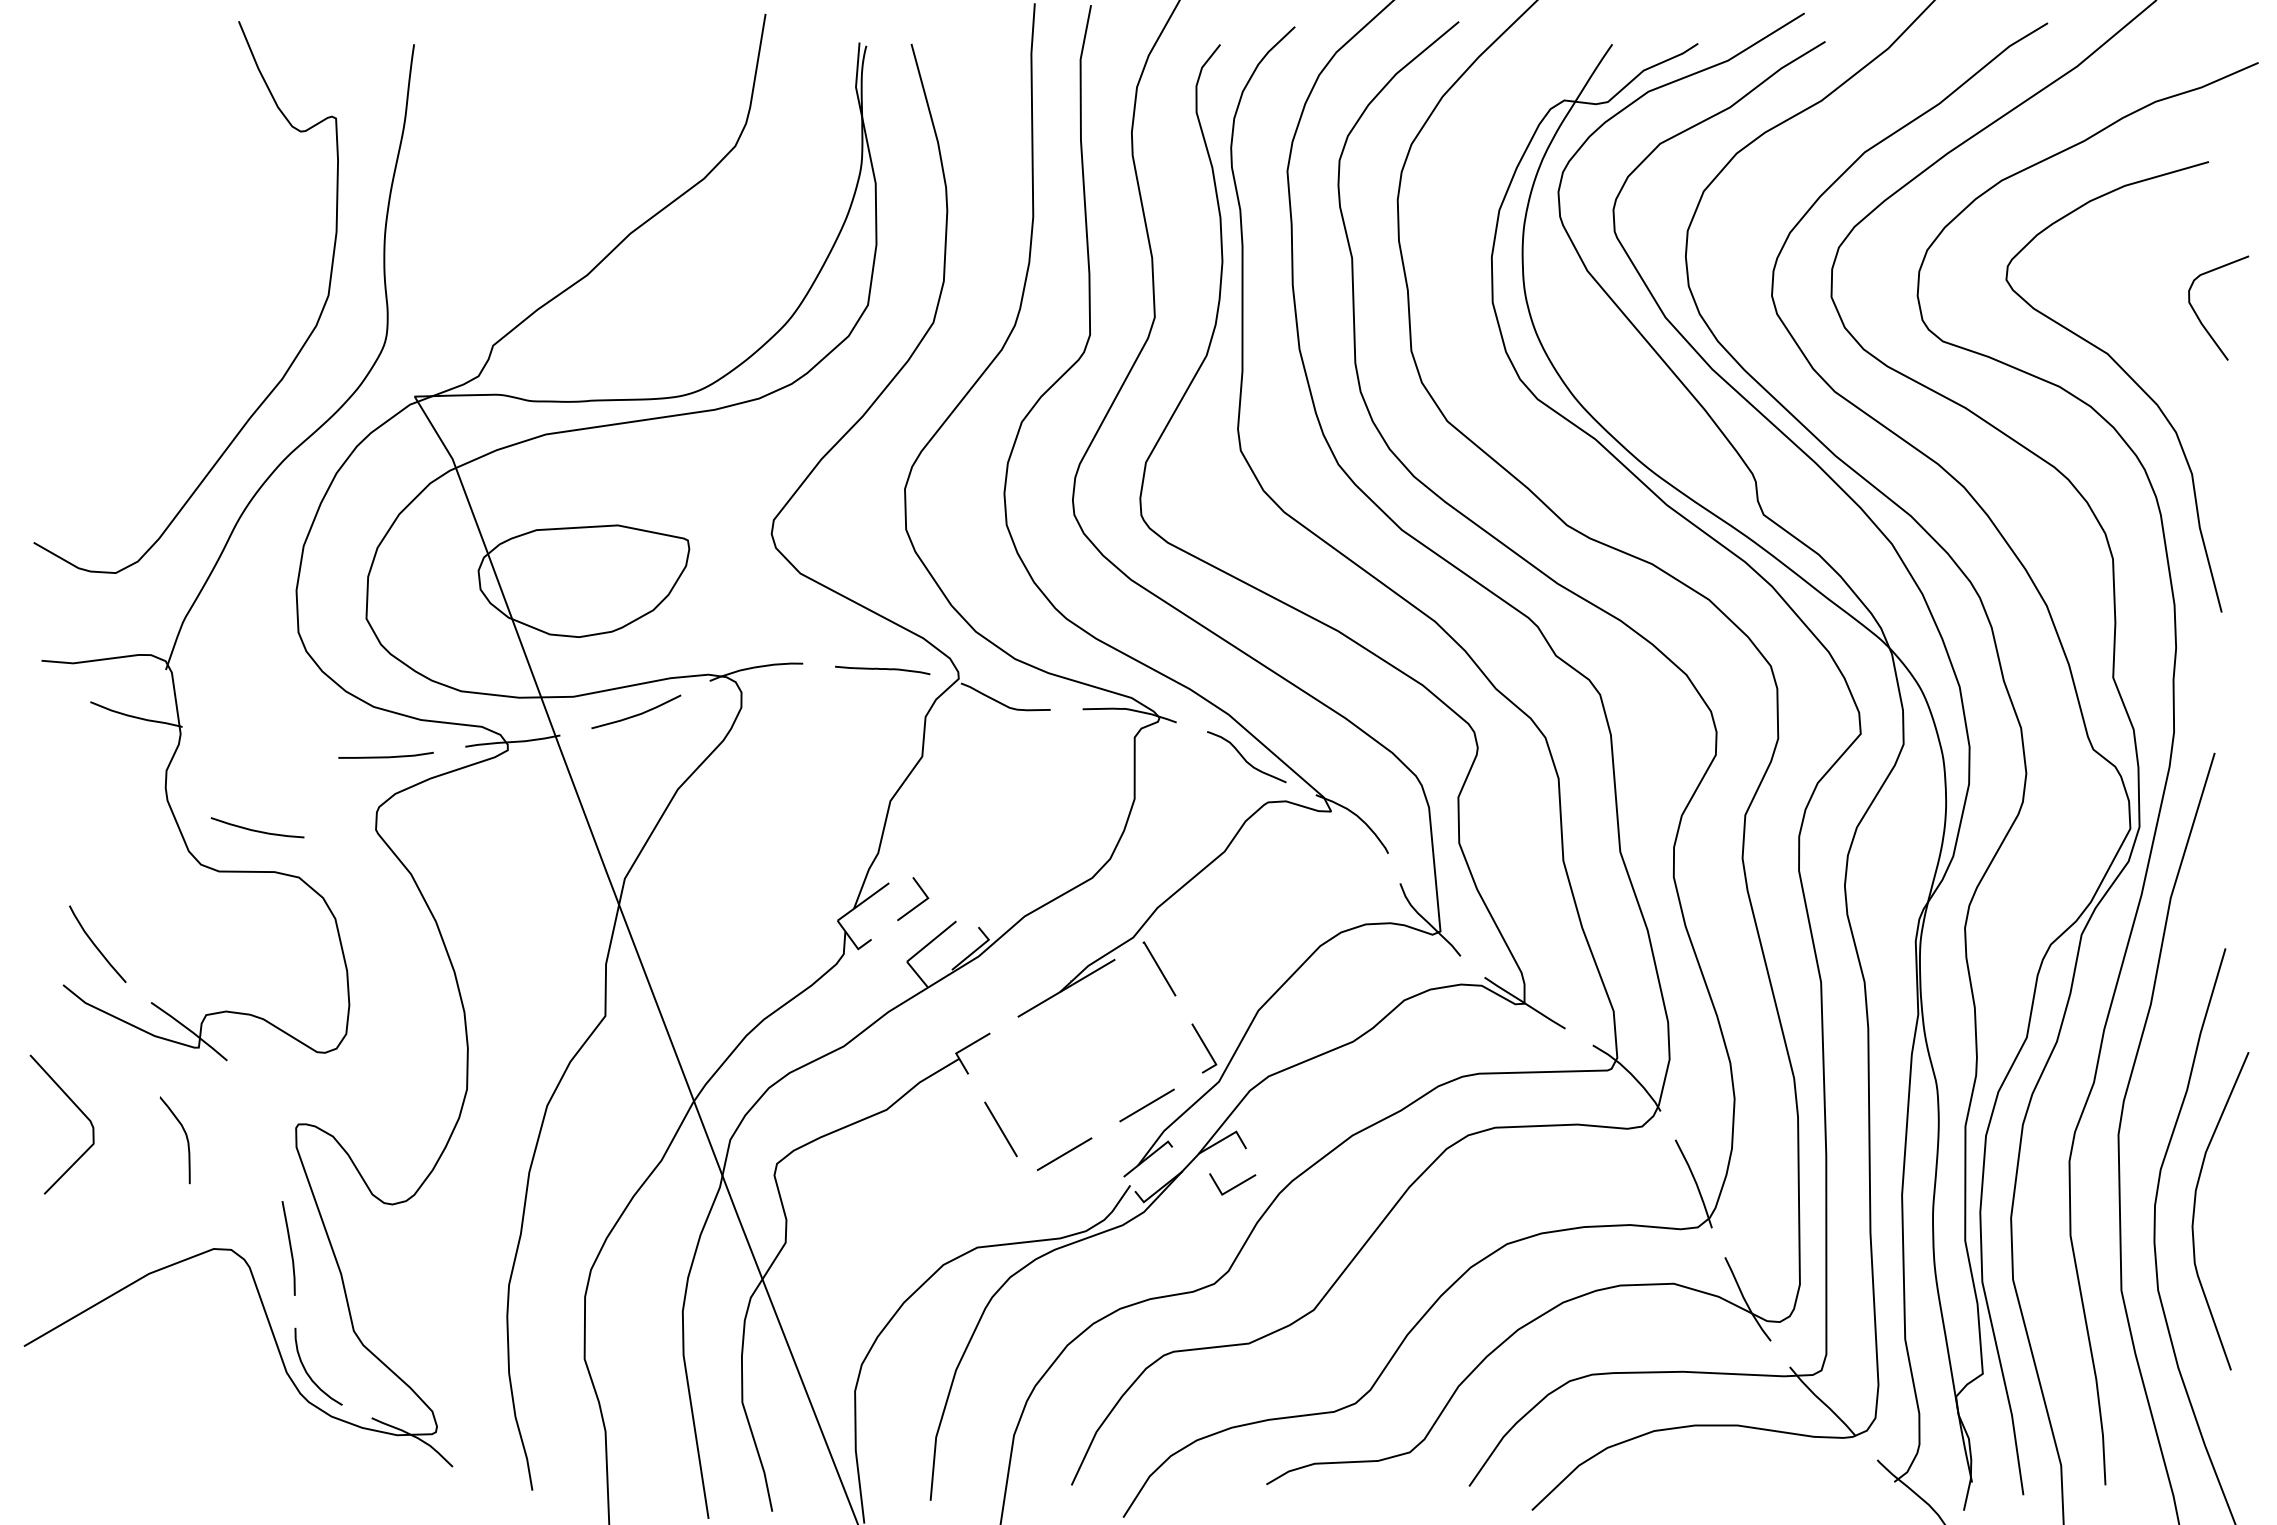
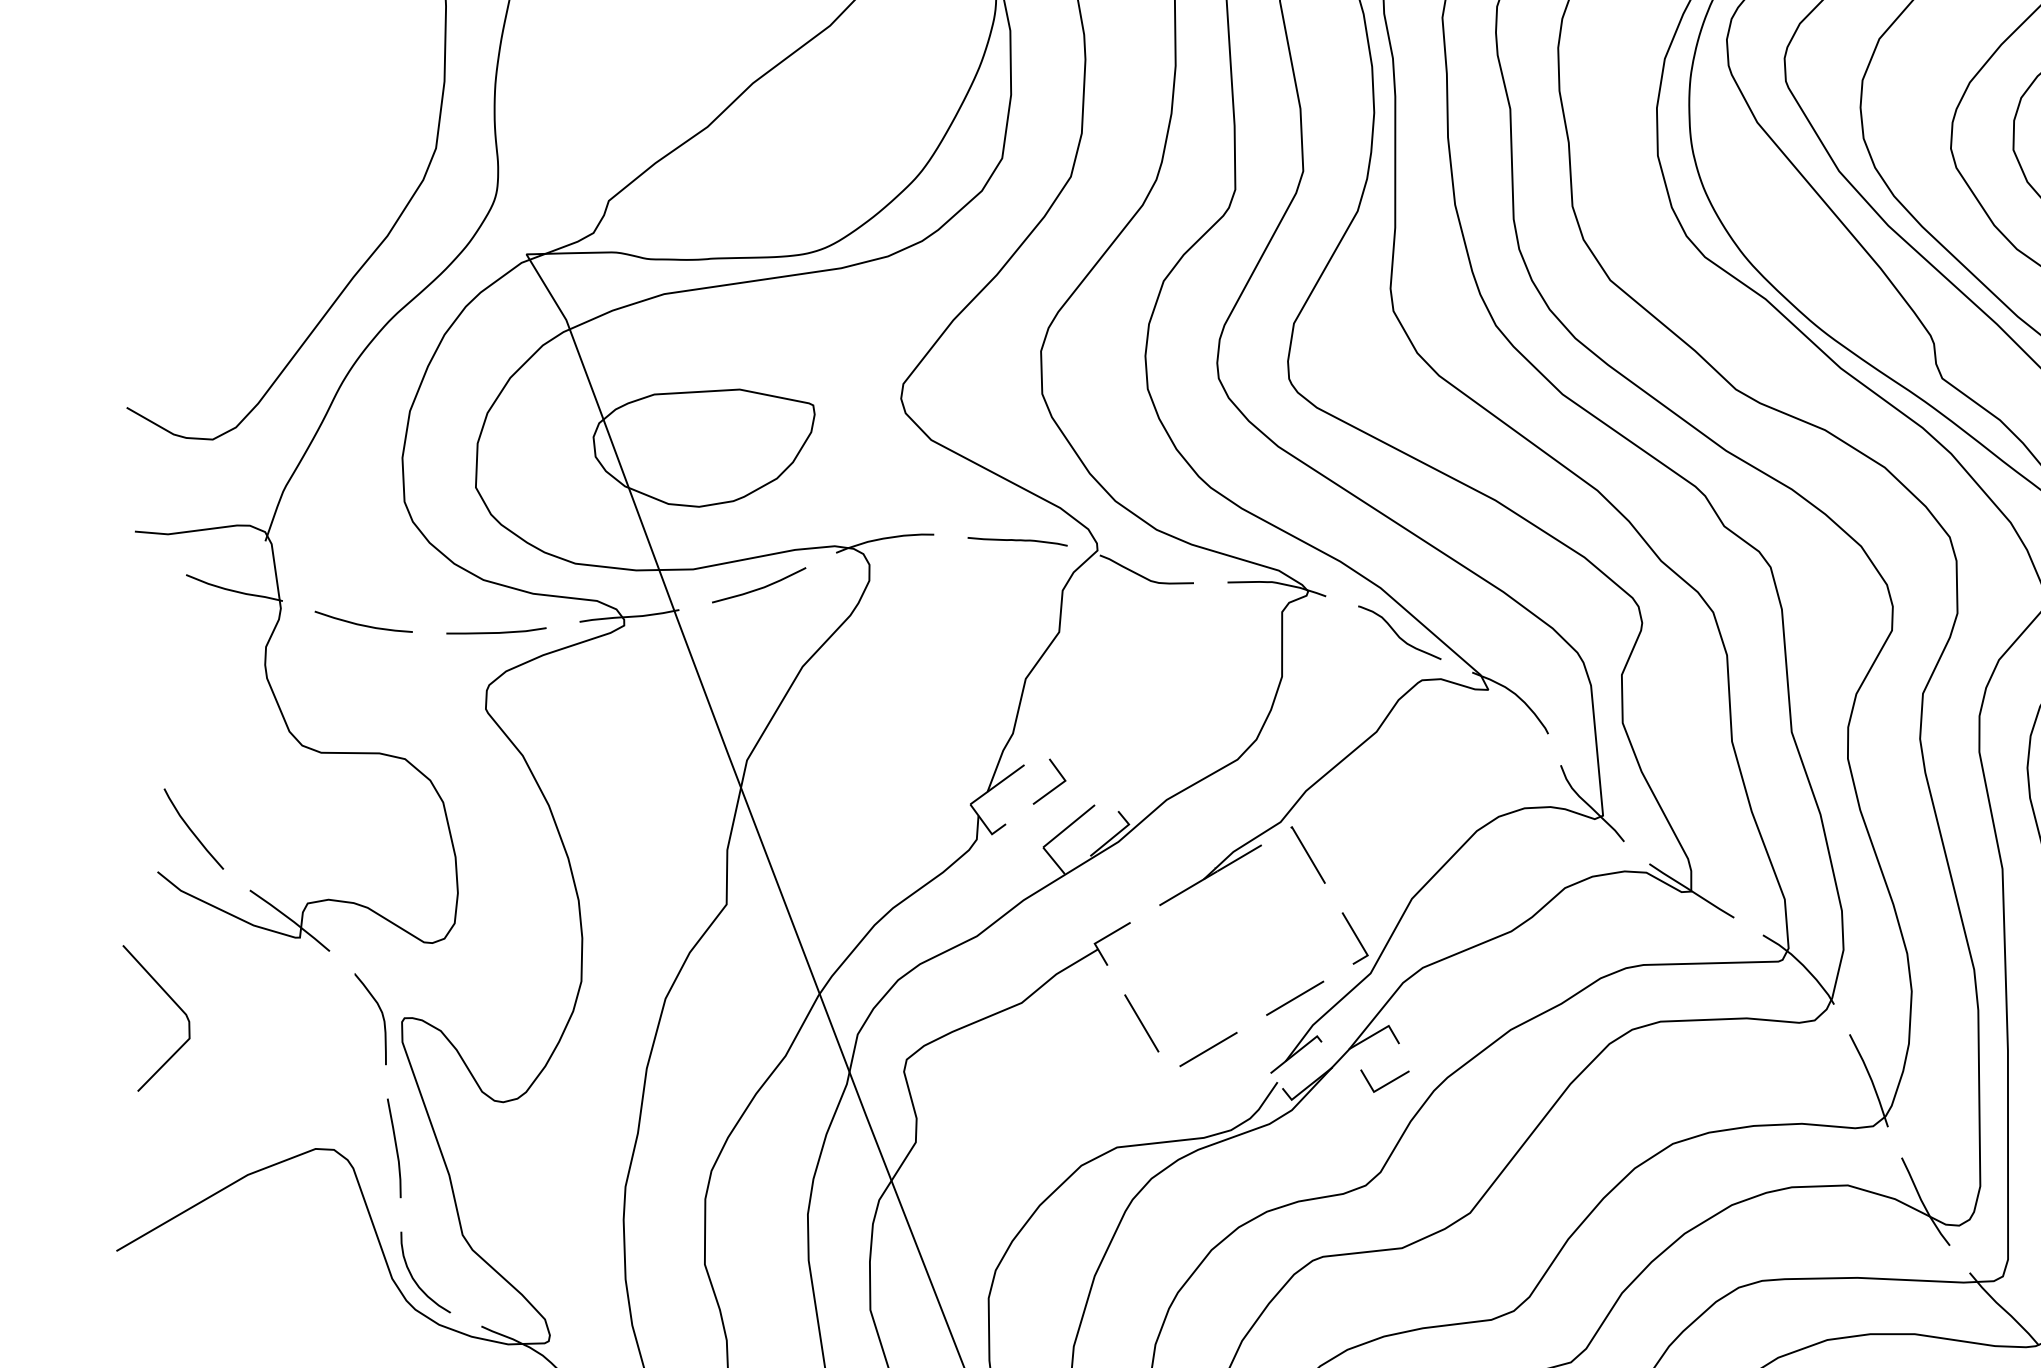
curve: (257, 830) -> (363, 624), moved
curve: (185, 1136) -> (381, 1015), moved

